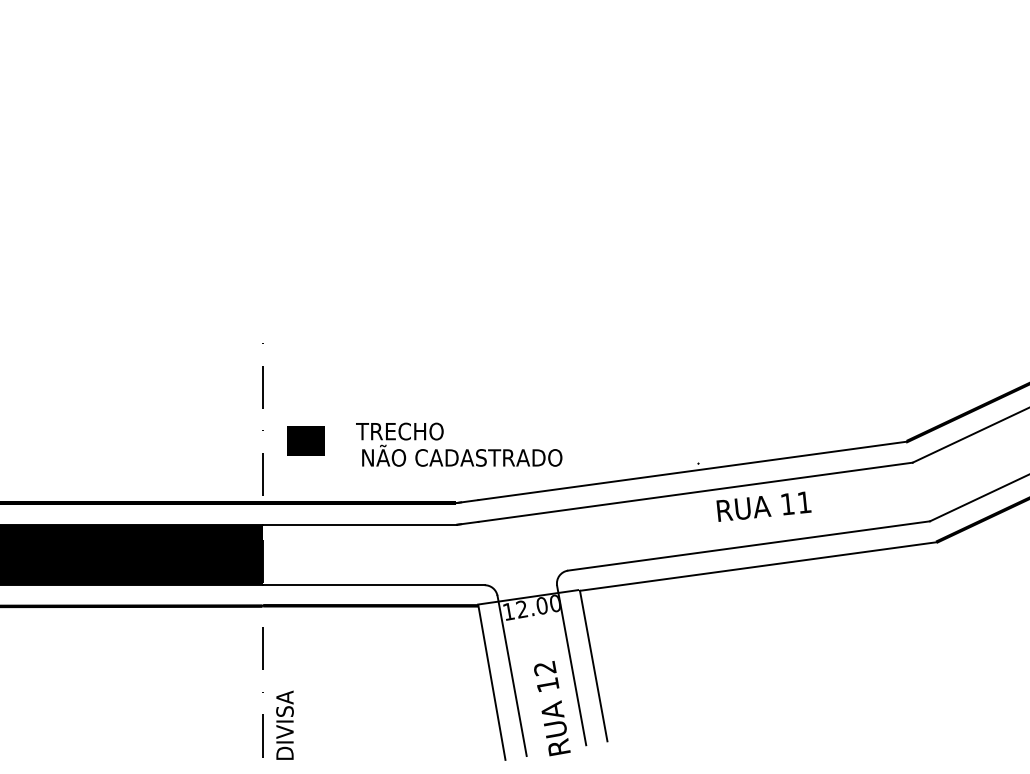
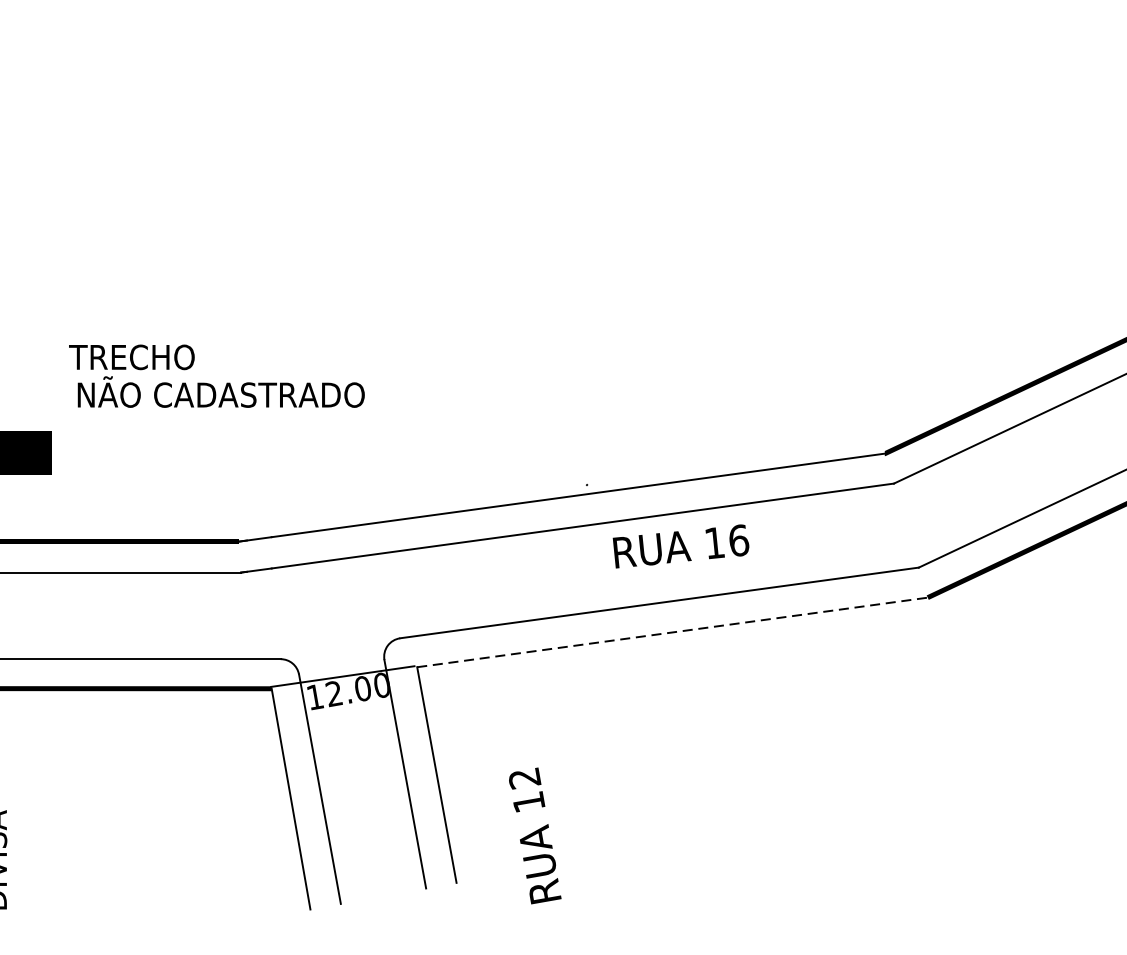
text: (459, 444) -> (217, 375), moved
text: (804, 502) -> (738, 540), 11 -> 16
line: (758, 566) -> (673, 632), solid -> dashed
text: (552, 708) -> (535, 835), moved

